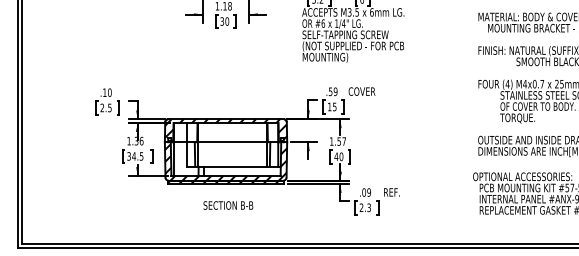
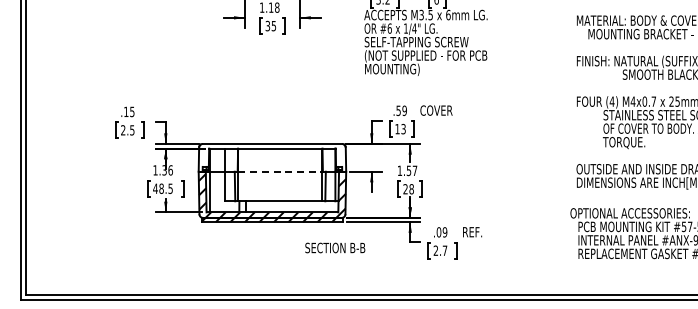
text: (226, 21) -> (273, 26), 30 -> 35
text: (109, 92) -> (132, 111), .10 -> .15
text: (334, 105) -> (403, 127), 15 -> 13
hatch: (226, 130) -> (272, 157), removed
line: (232, 142) -> (280, 171), solid -> dashed
text: (131, 156) -> (158, 188), 34.5 -> 48.5
text: (338, 157) -> (408, 189), 40 -> 28
text: (228, 205) -> (335, 247), moved
text: (368, 207) -> (444, 250), 2.3 -> 2.7

